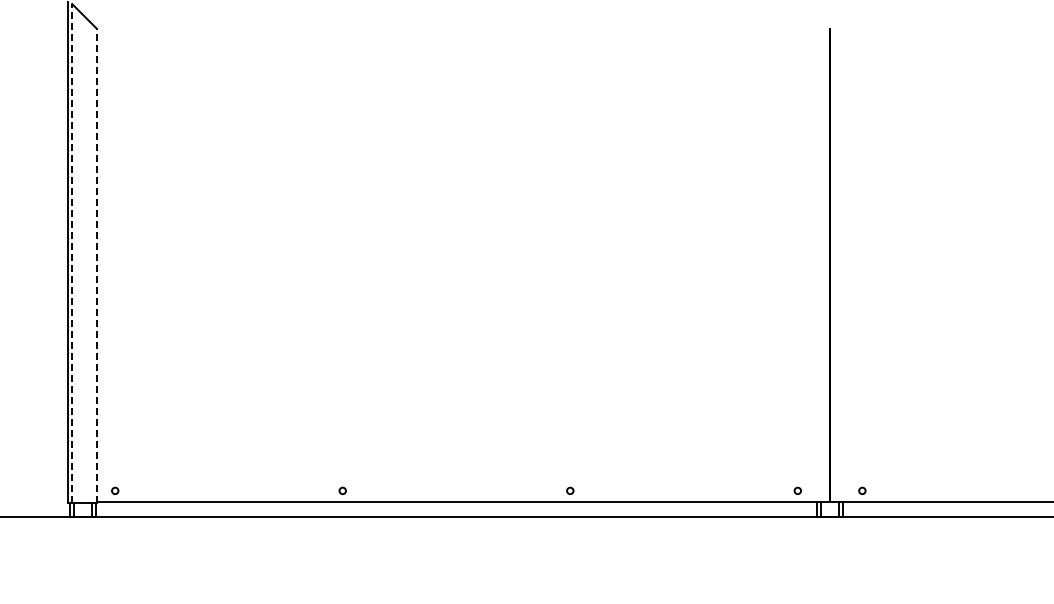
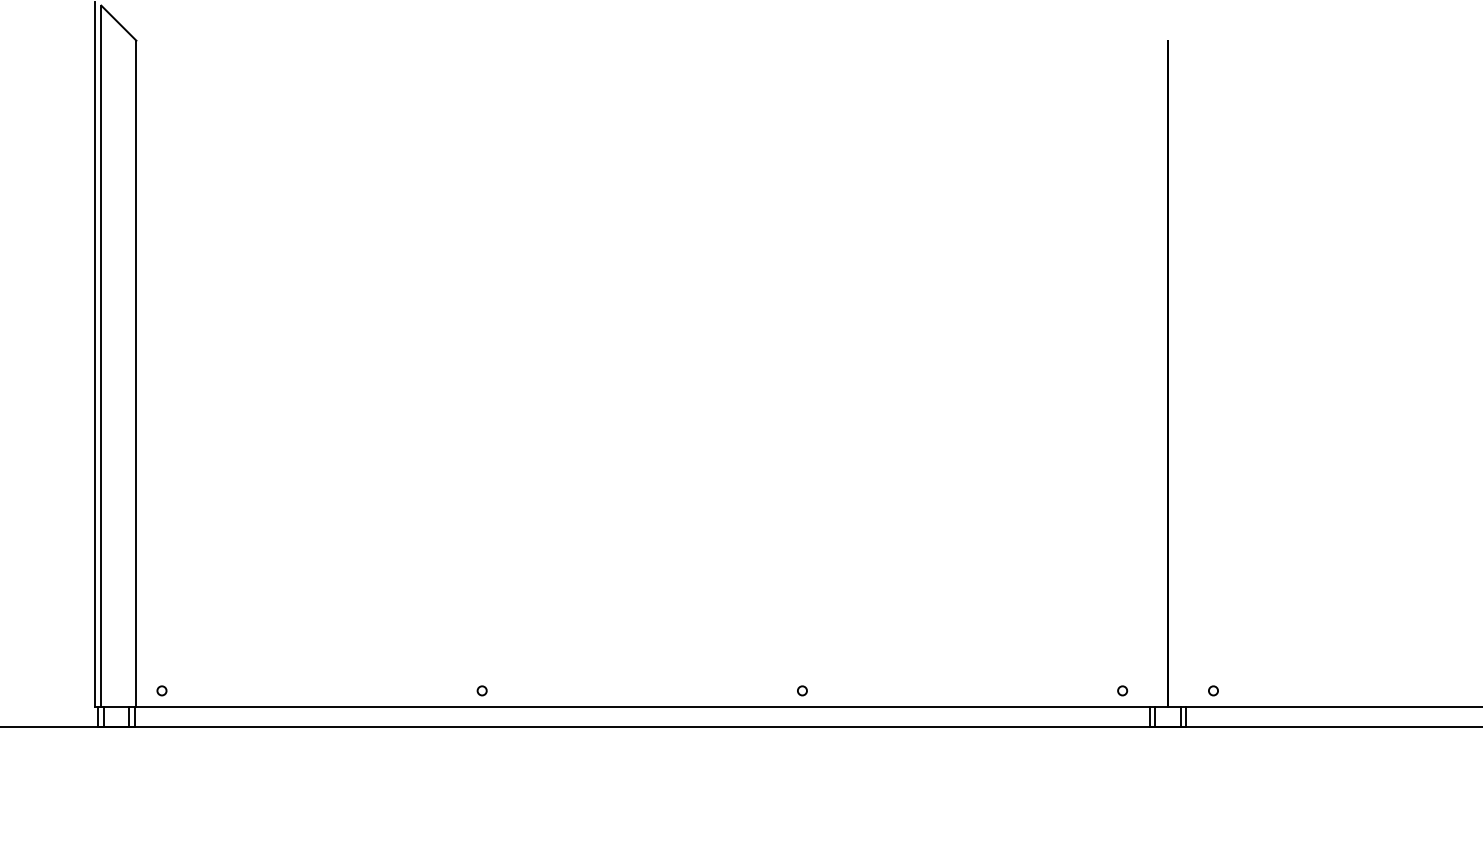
line: (72, 252) -> (101, 355), dashed -> solid
line: (97, 265) -> (137, 373), dashed -> solid

